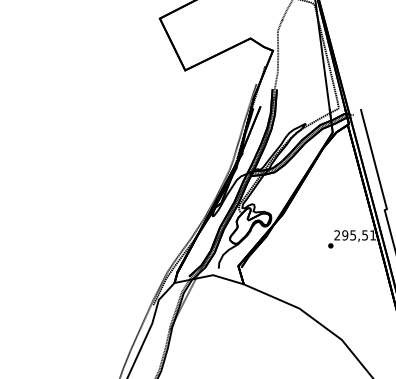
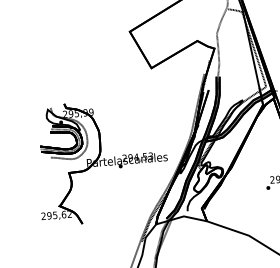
part: (108, 191) -> (102, 161), added

